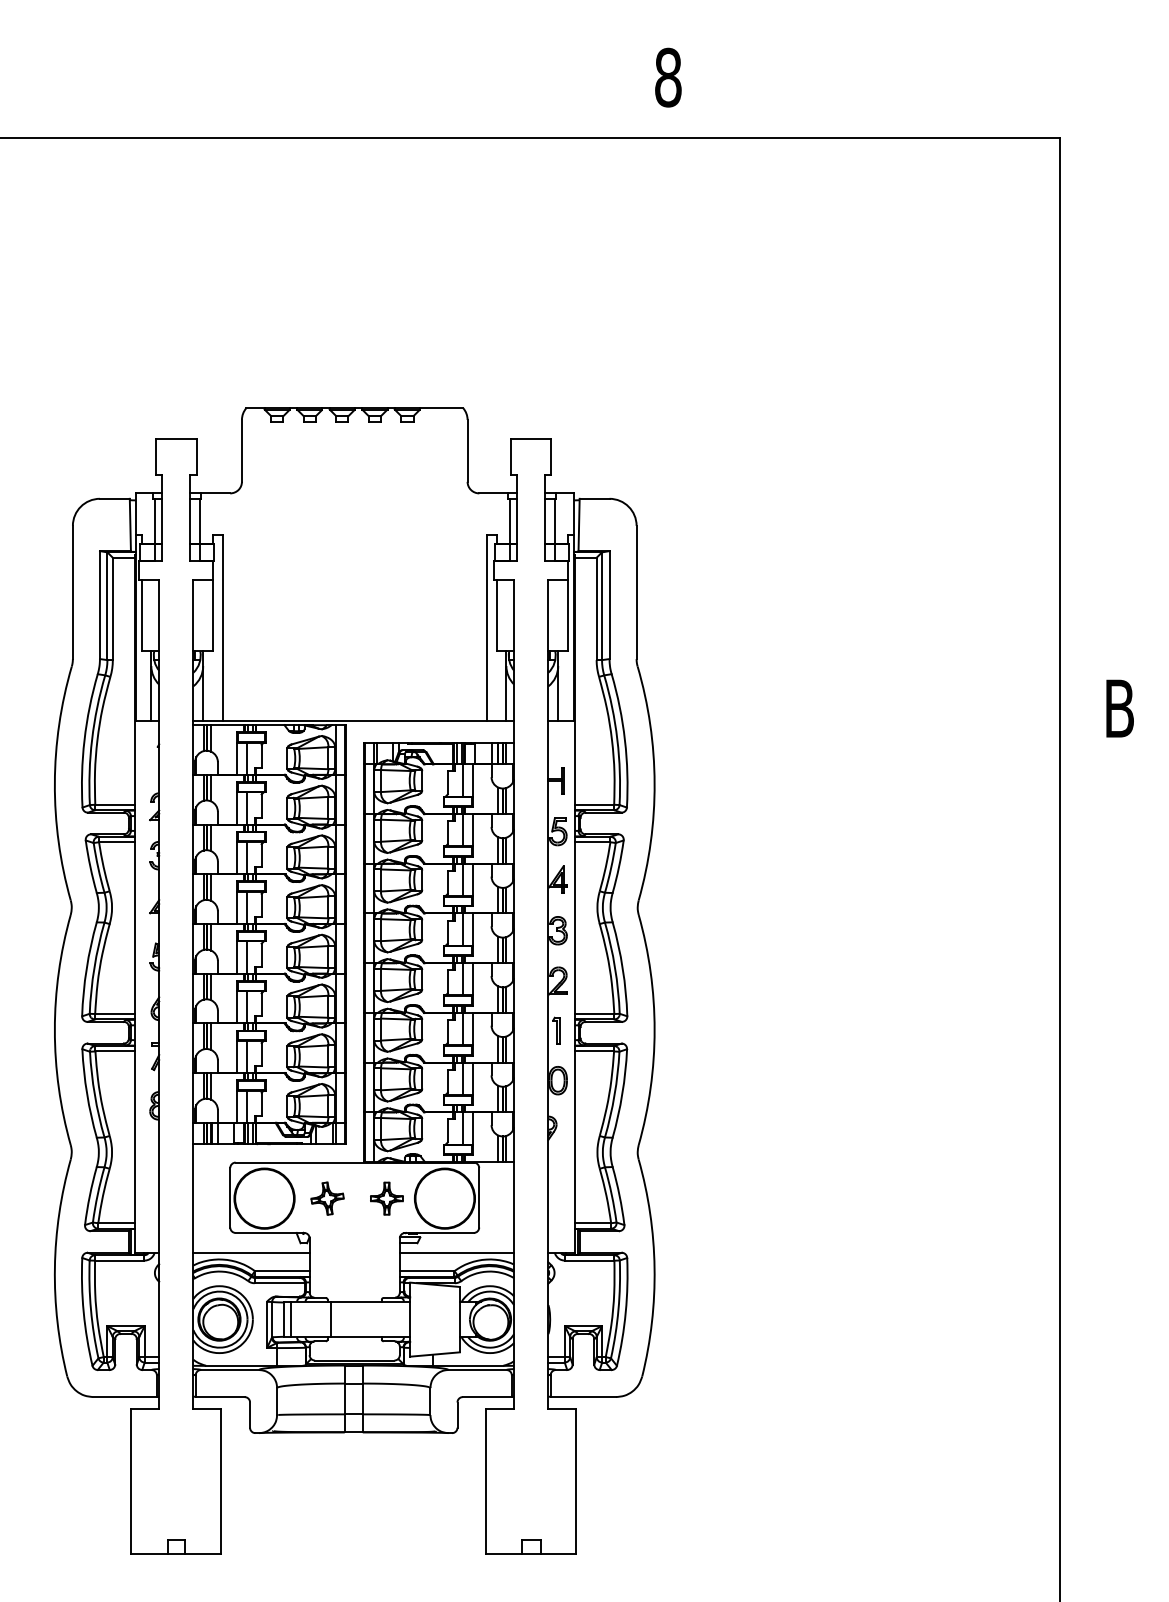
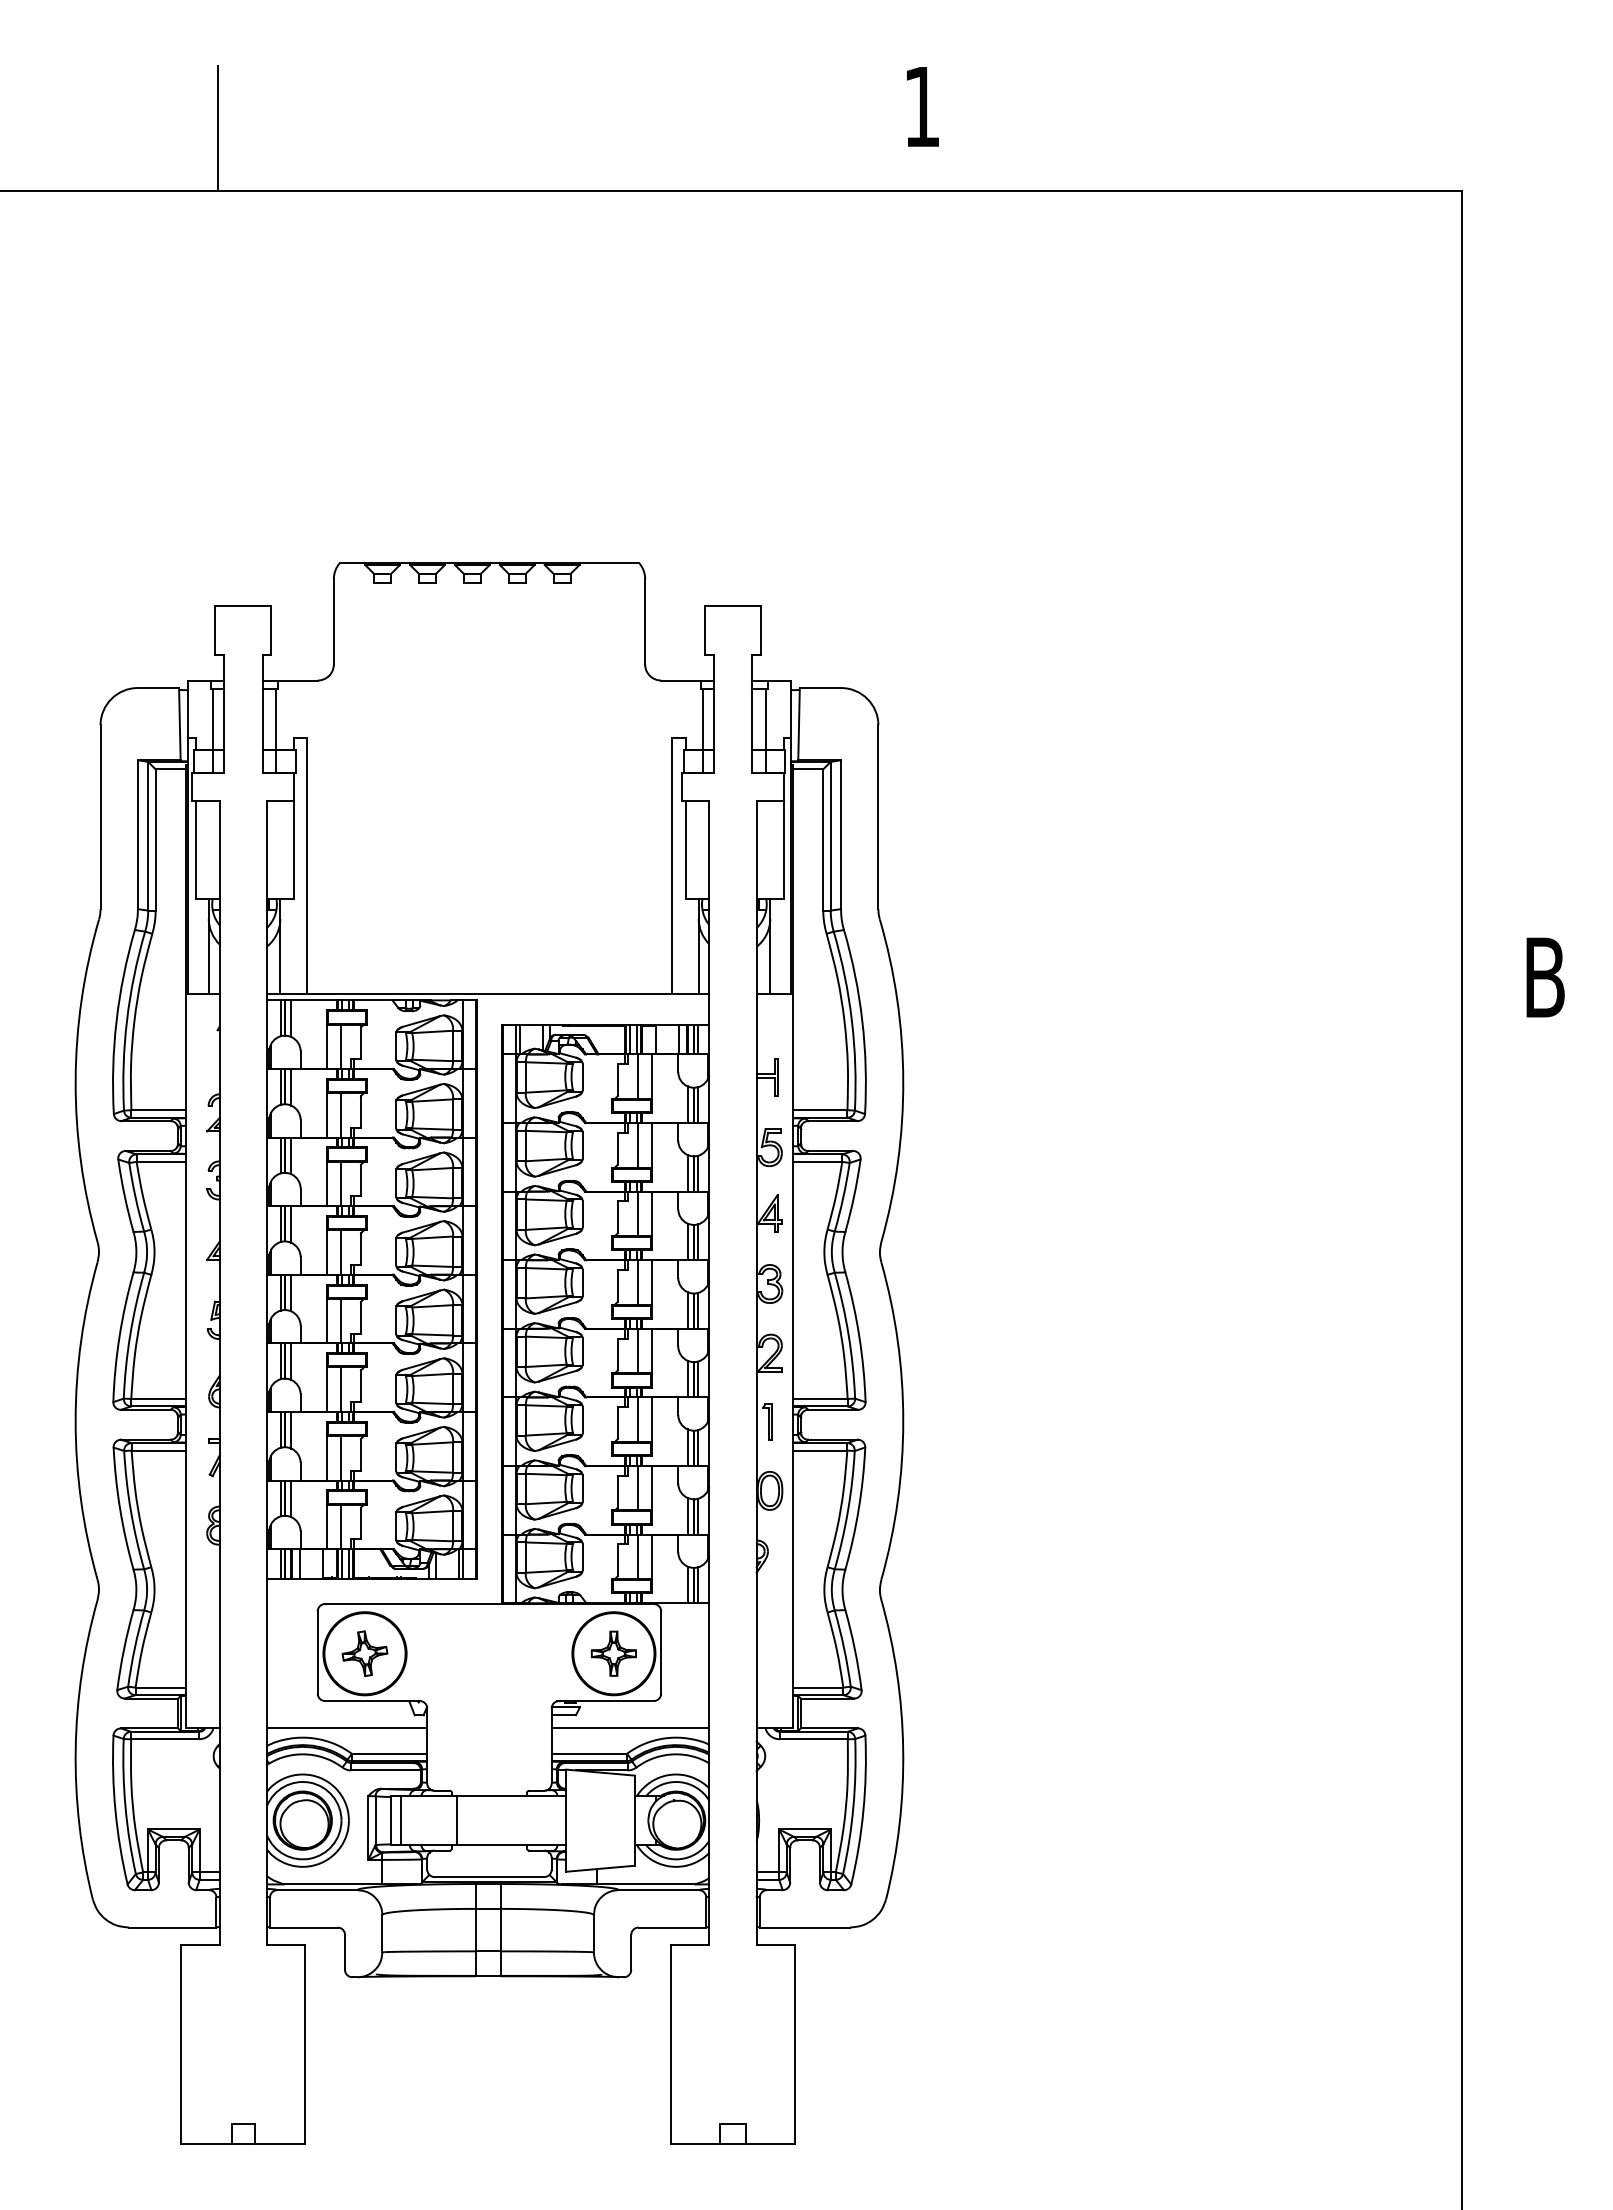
text: (667, 77) -> (921, 106), 8 -> 1
line: (157, 93) -> (217, 128), added
part: (327, 1198) -> (364, 1653), moved
part: (386, 1198) -> (613, 1653), moved

